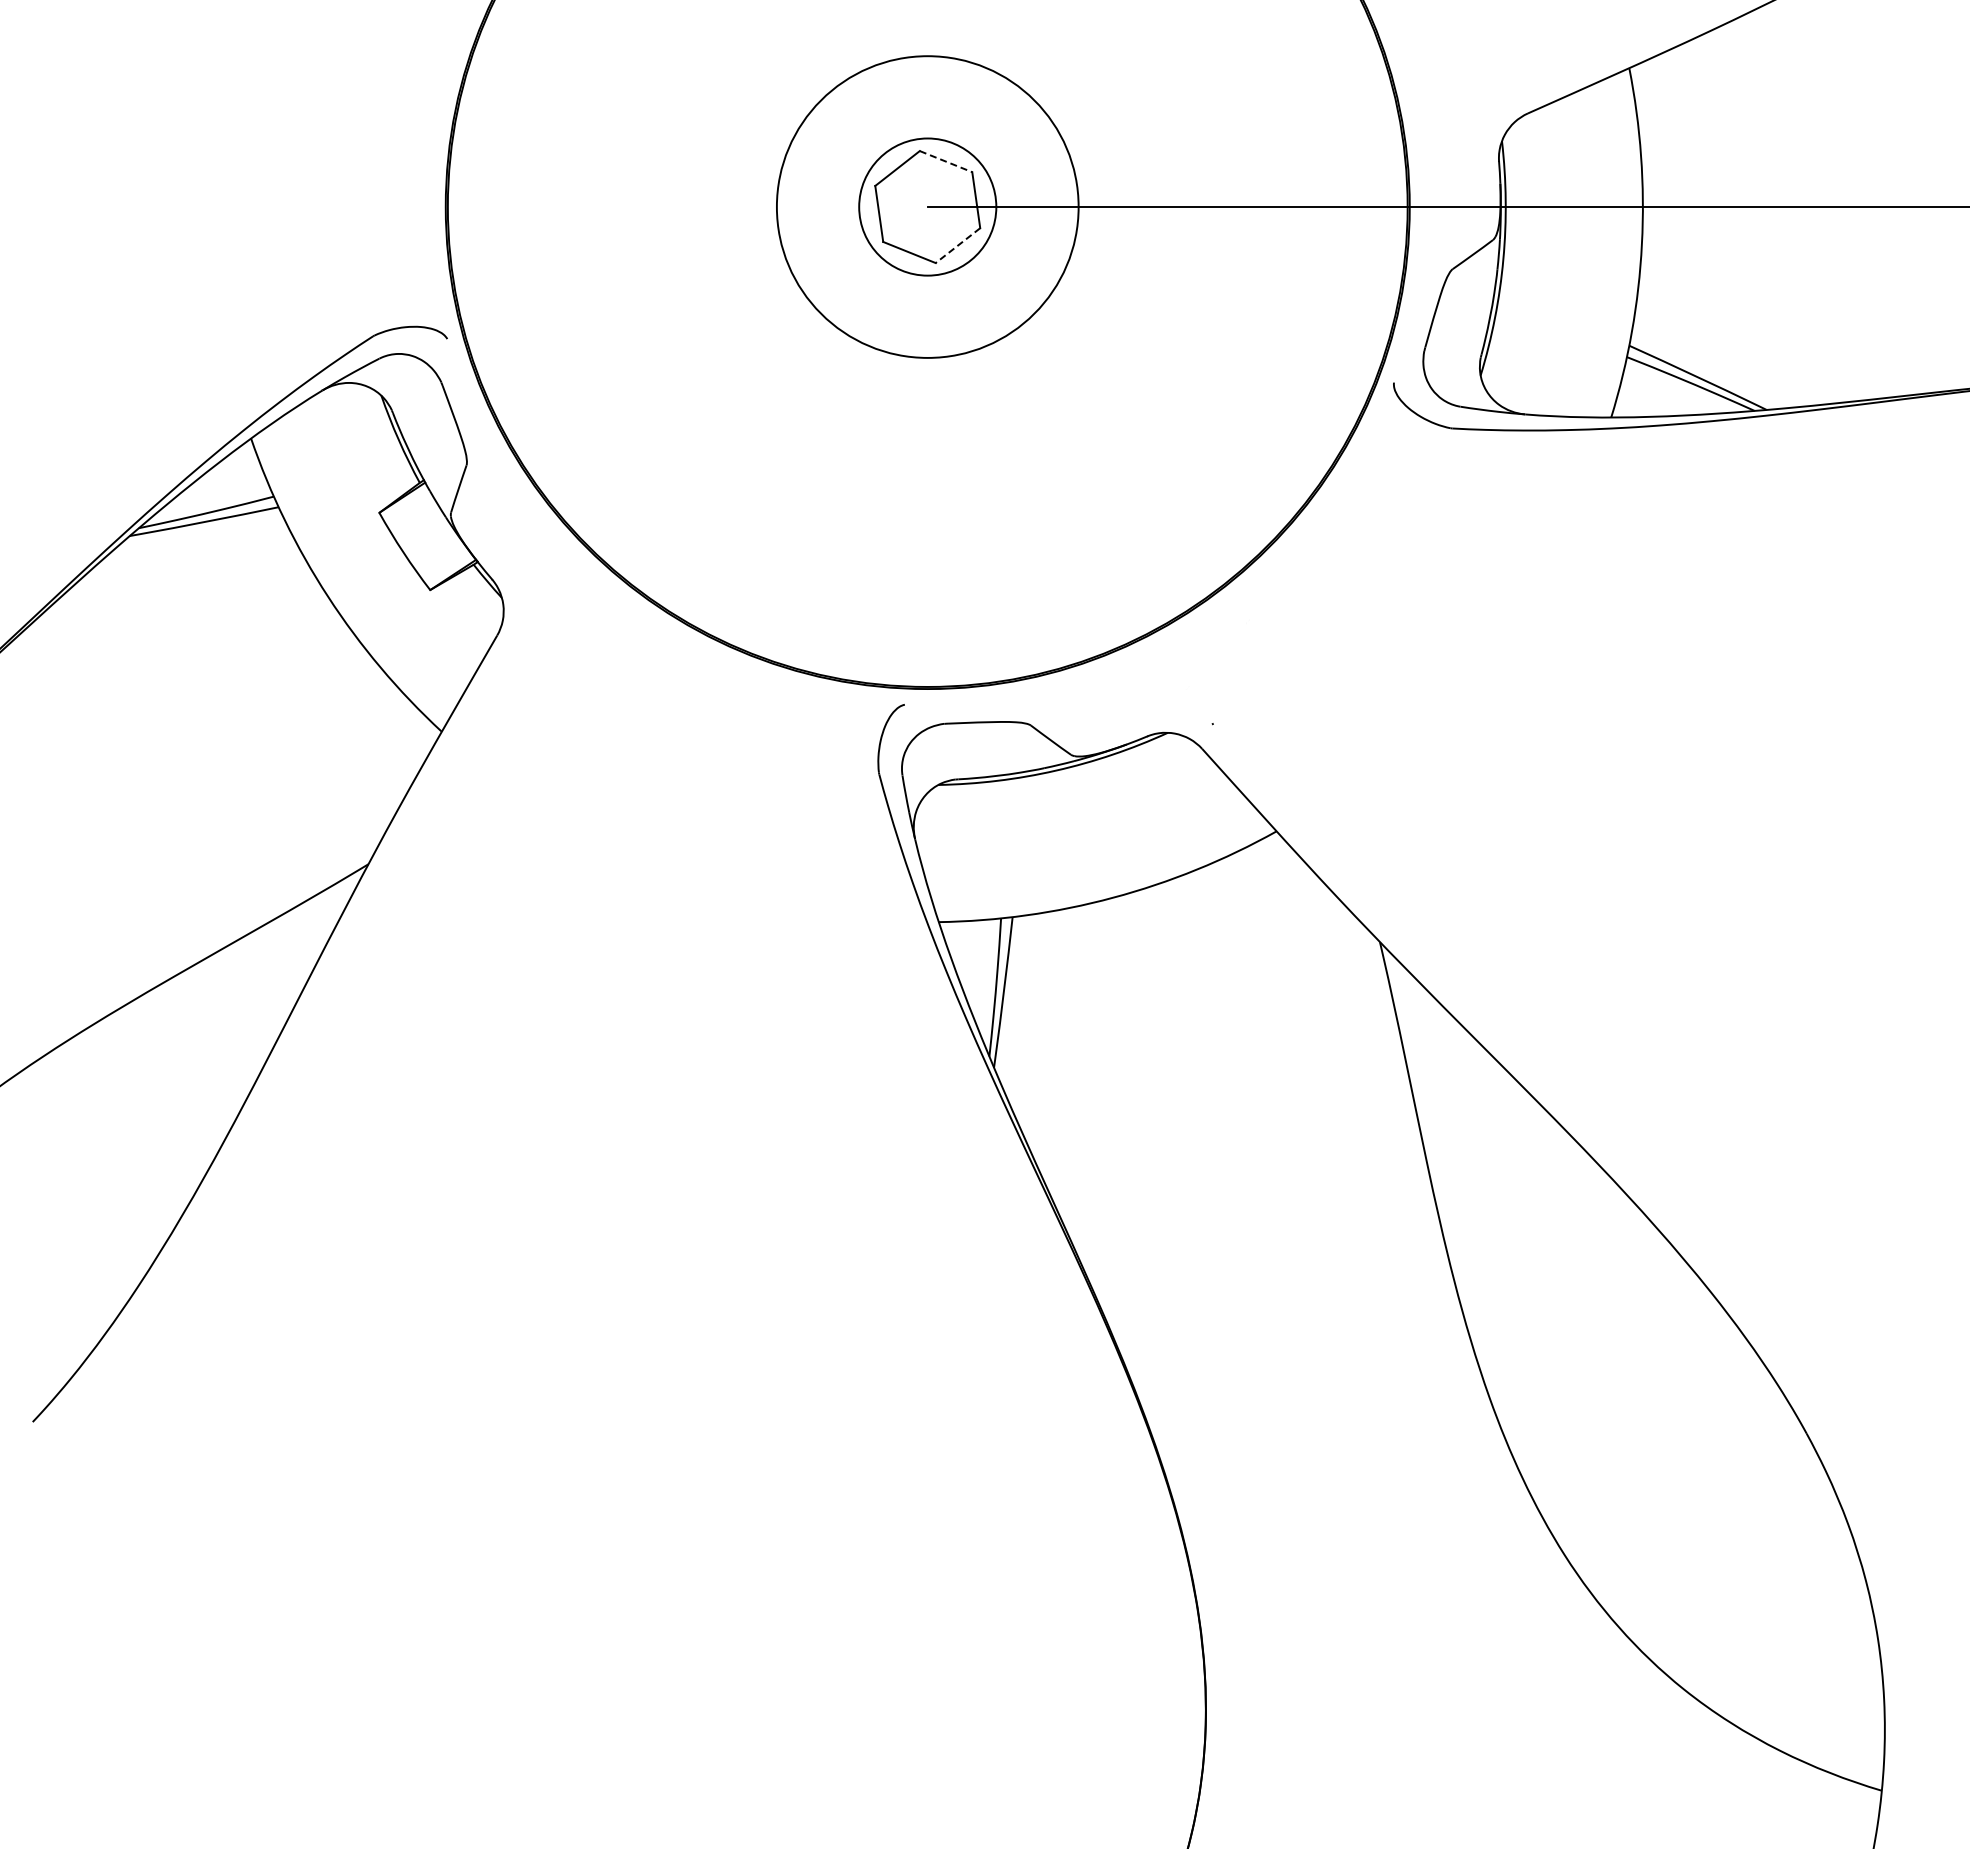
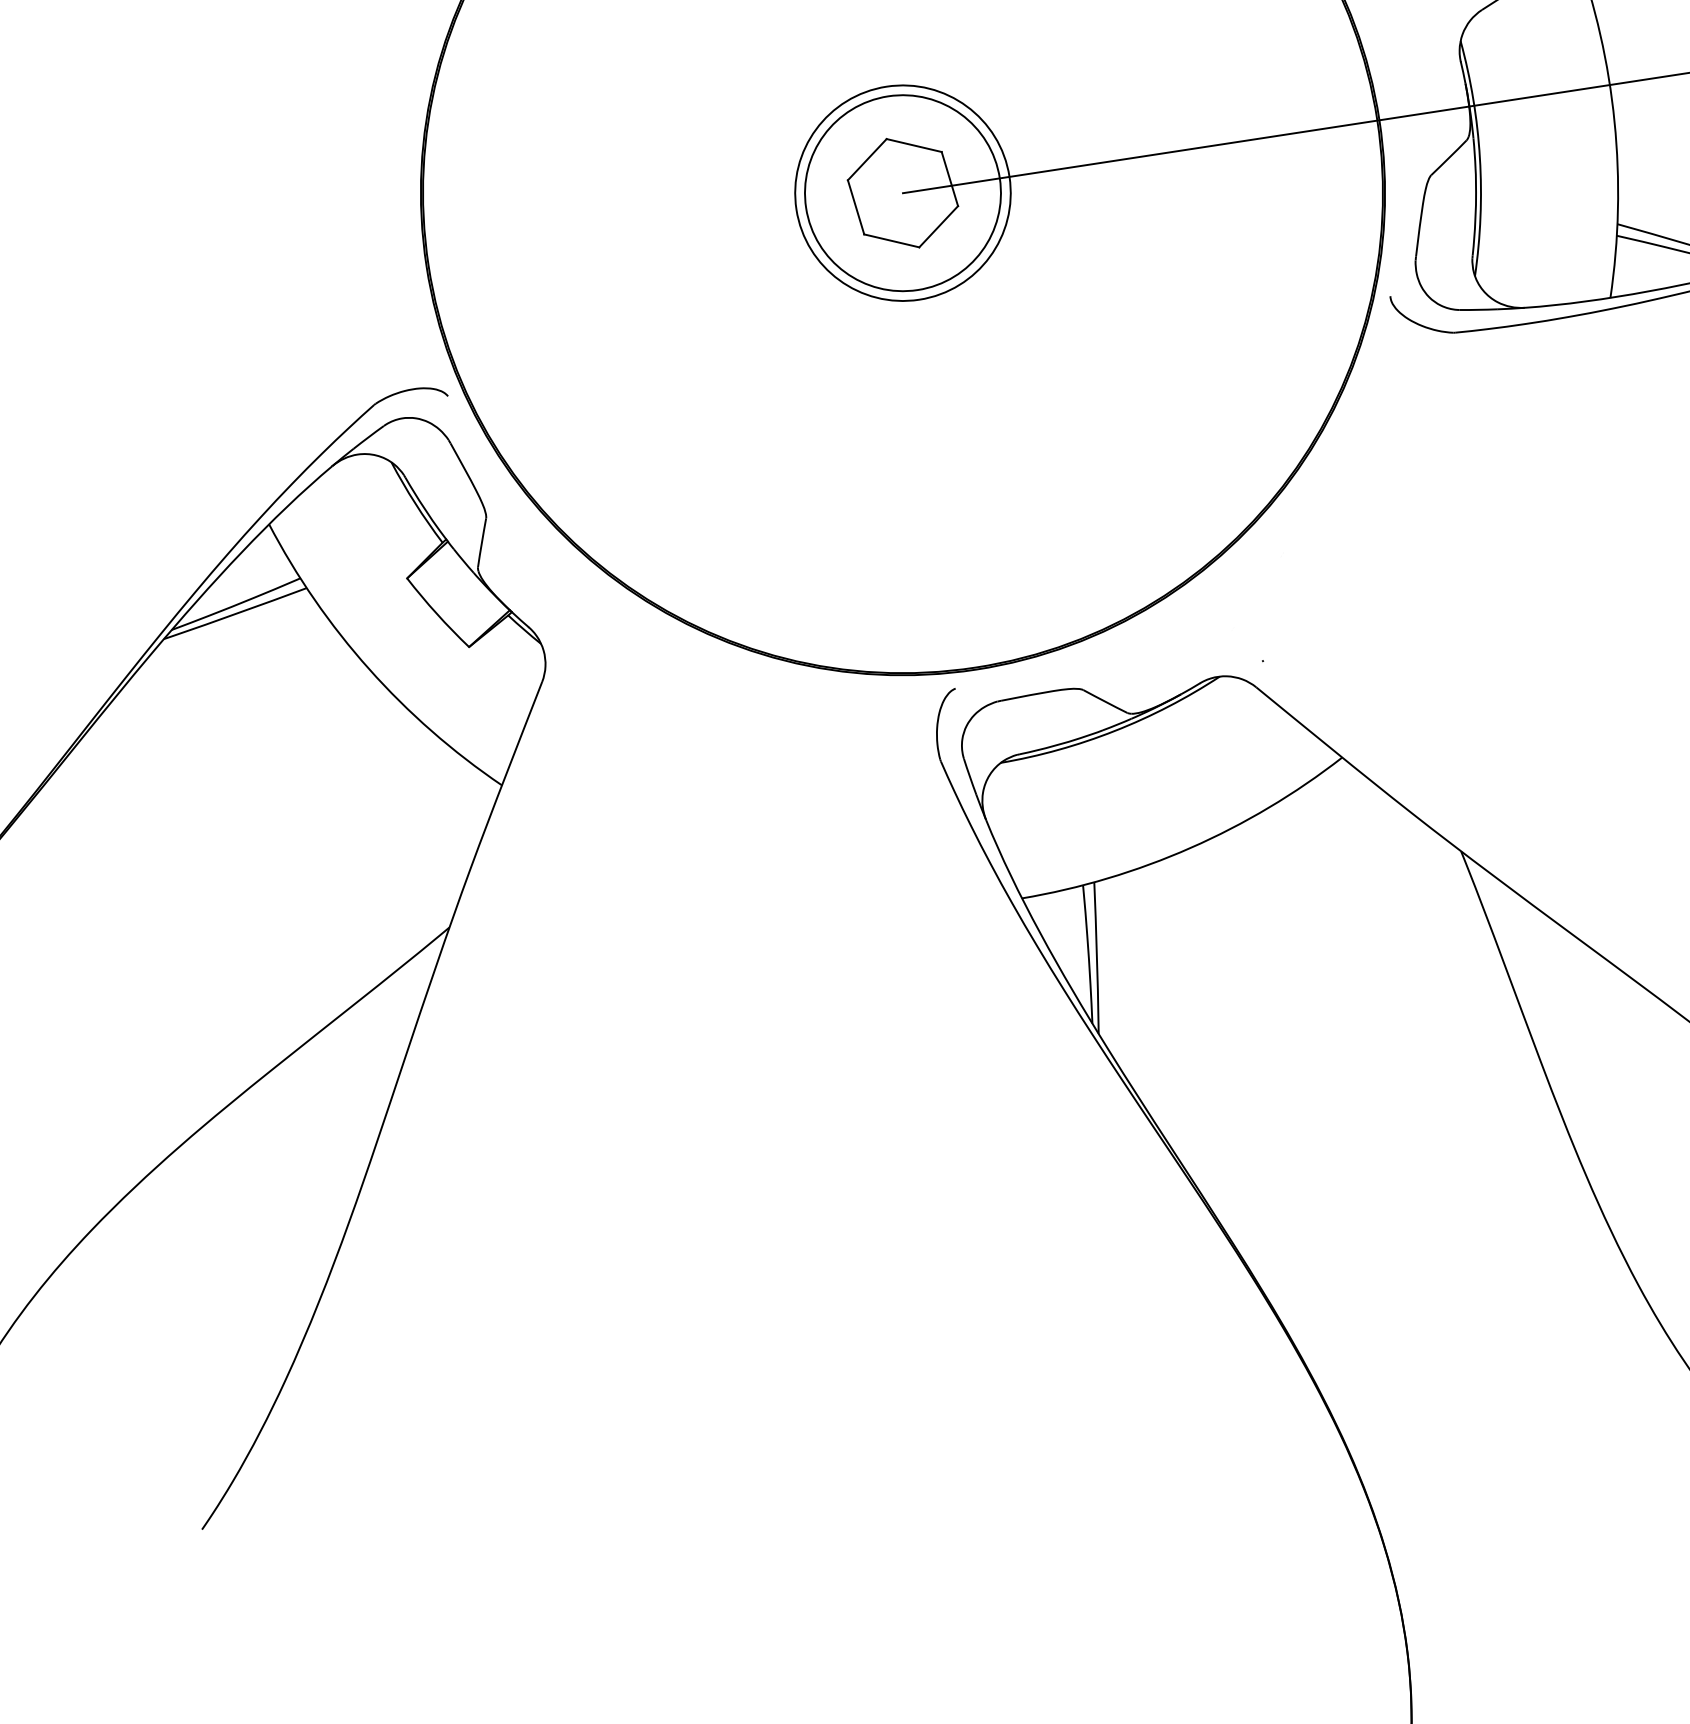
line: (946, 161) -> (914, 145), dashed -> solid
circle: (927, 206) -> (902, 192), size x0.71
circle: (927, 207) -> (902, 193), size x1.43
line: (957, 245) -> (938, 226), dashed -> solid

